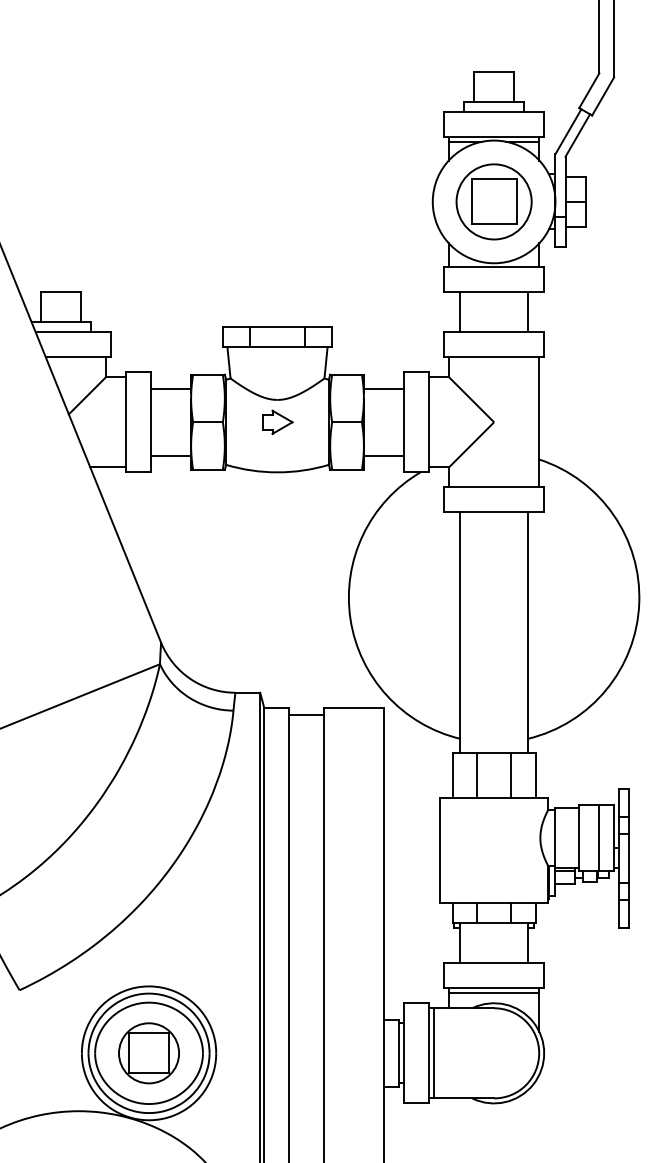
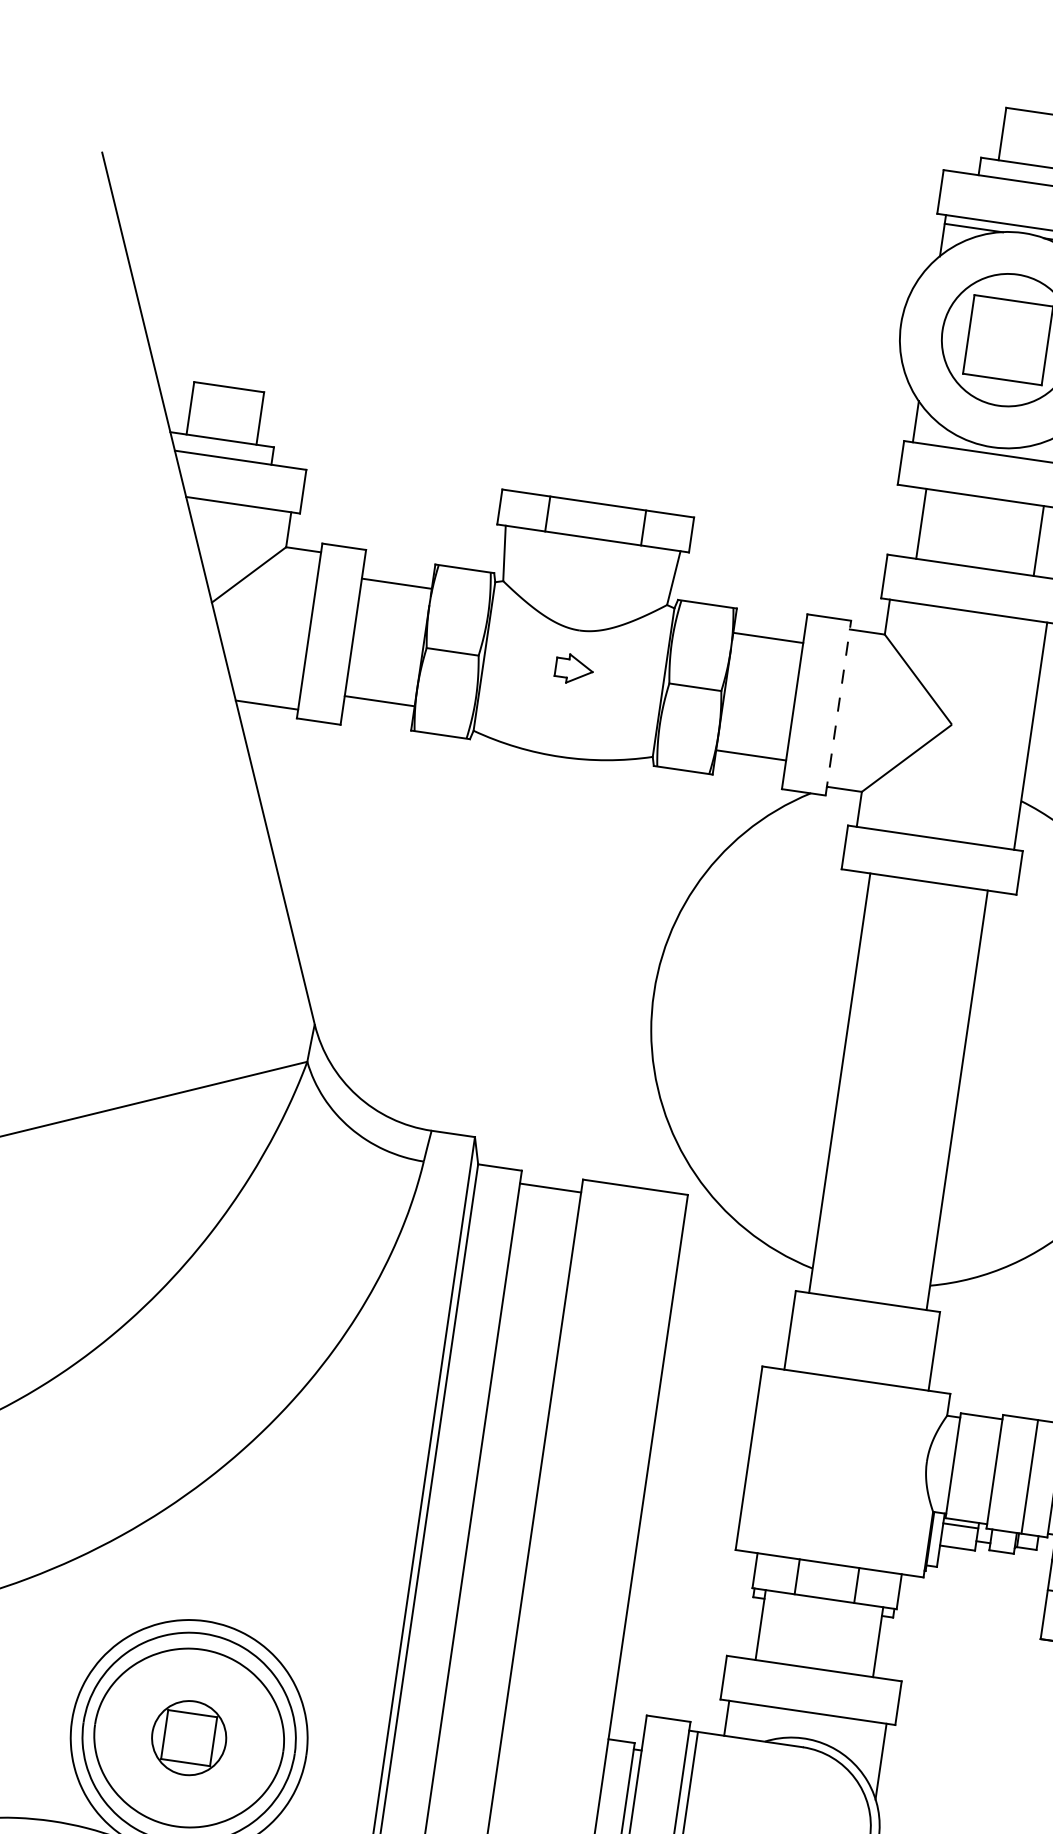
part: (277, 421) -> (574, 668), size x0.7
line: (429, 421) -> (839, 706), solid -> dashed
line: (477, 774) -> (833, 1335), removed
line: (511, 774) -> (892, 1343), removed
line: (494, 993) -> (807, 1721), removed
part: (148, 1053) -> (188, 1738), size x0.7

